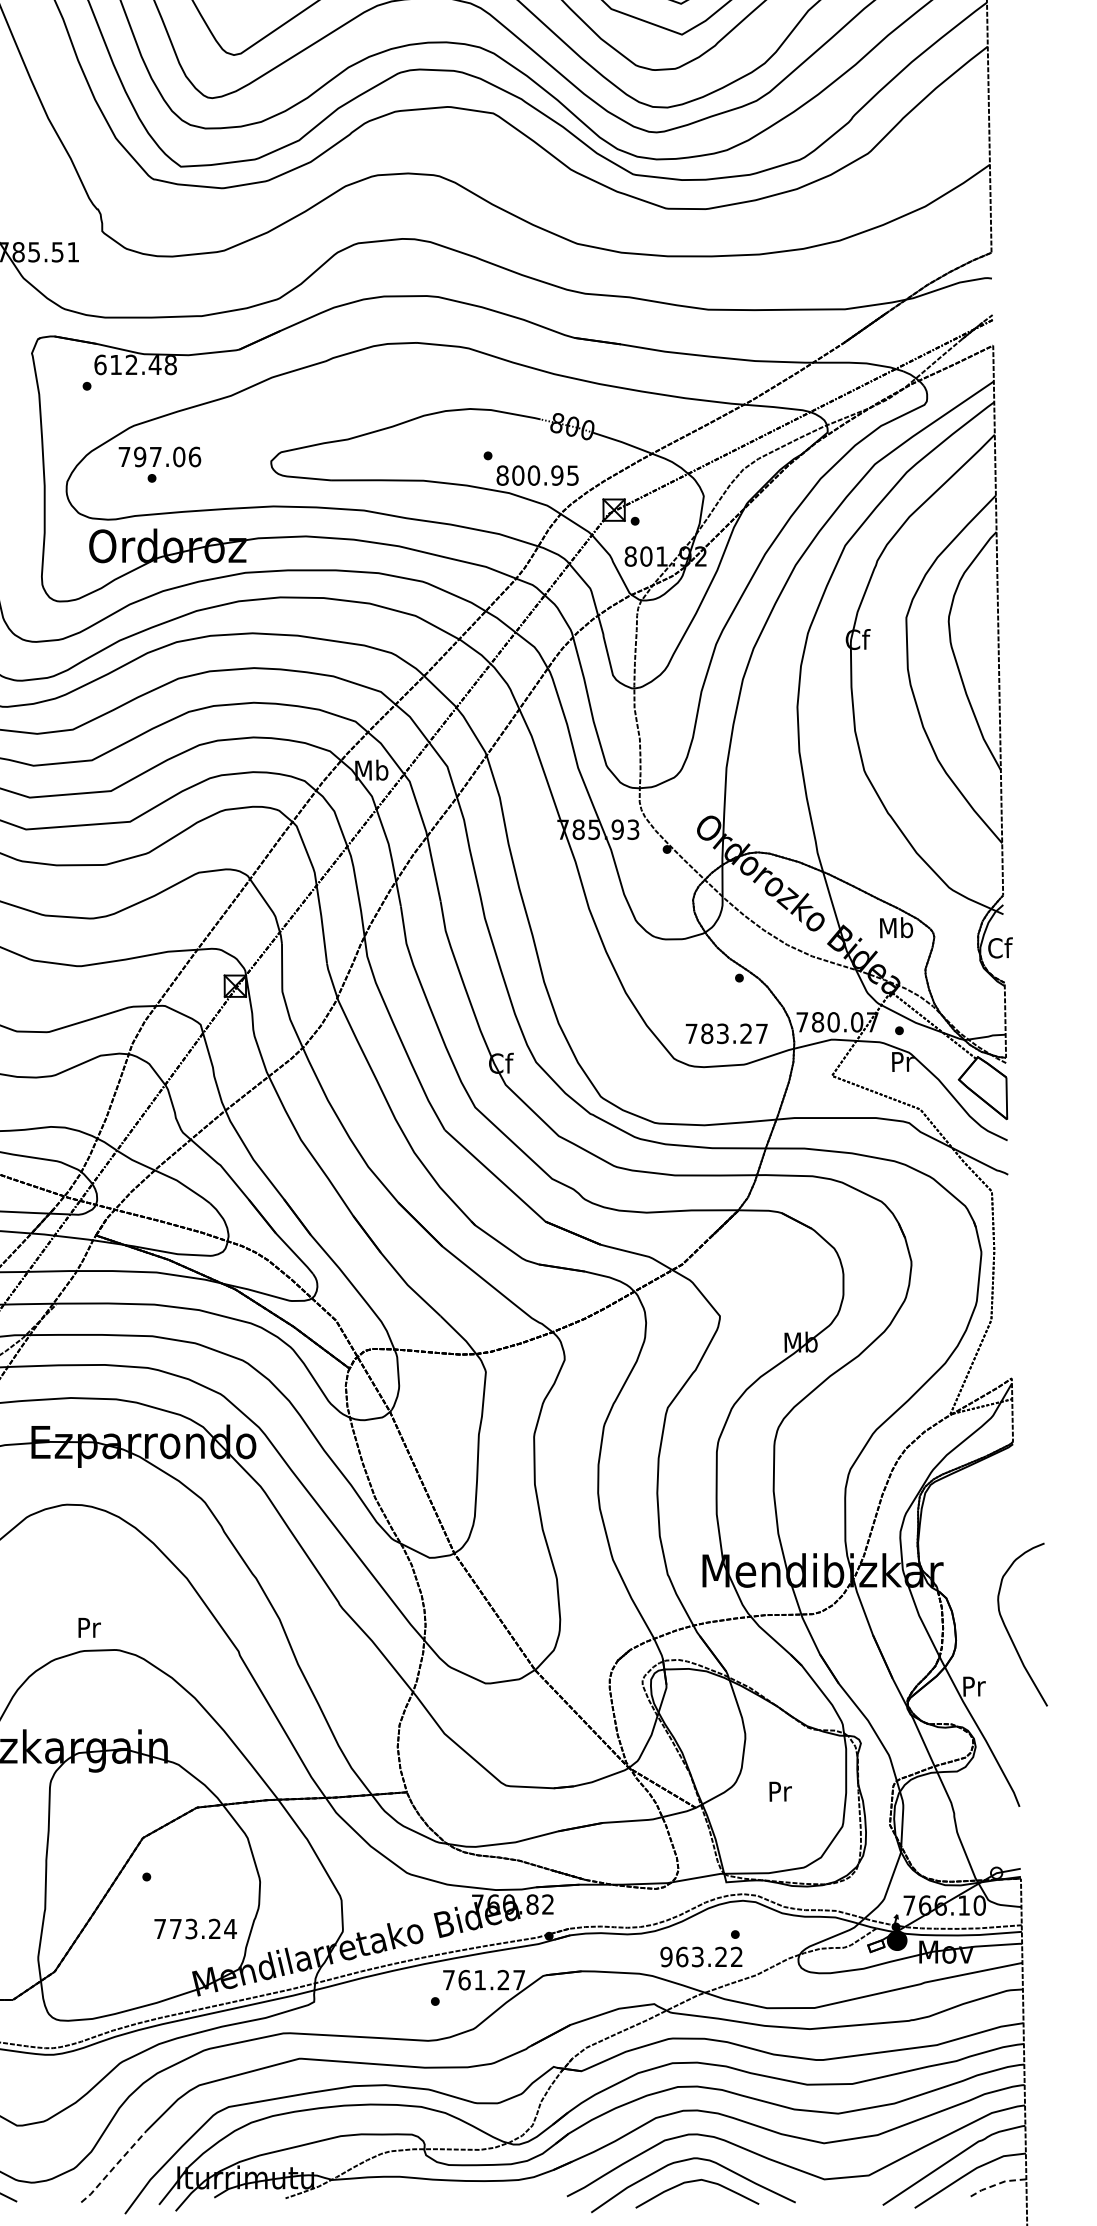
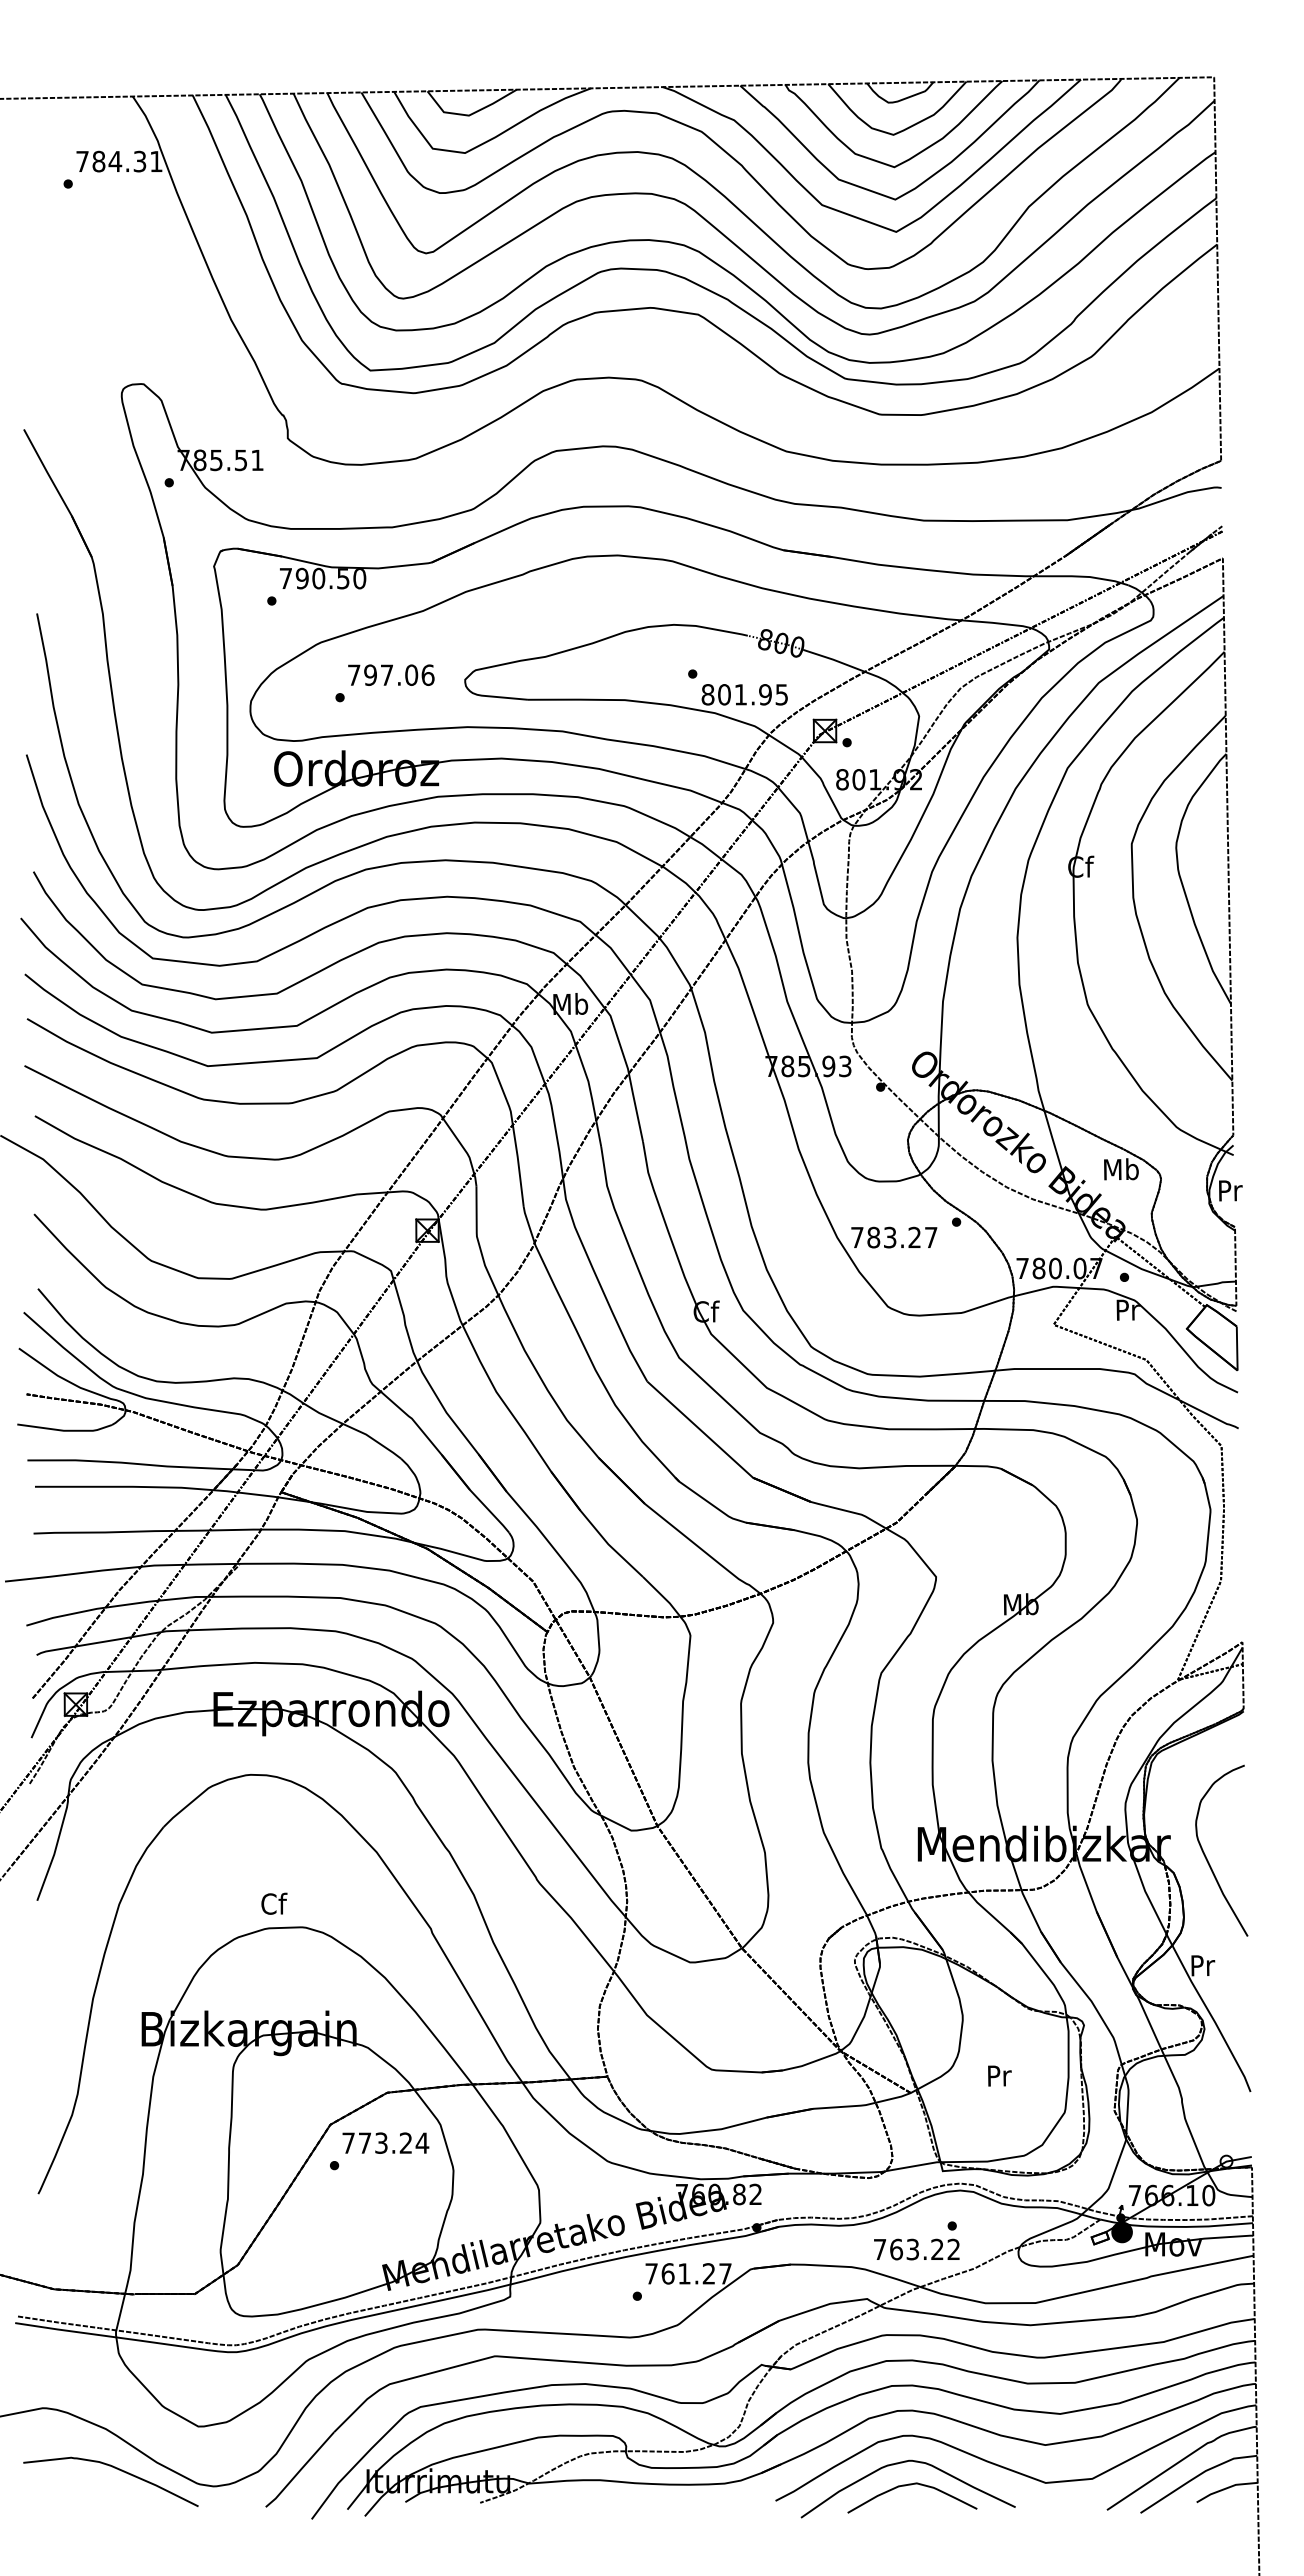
text: (135, 364) -> (322, 578), 612.48 -> 790.50
text: (160, 456) -> (391, 674), moved
text: (533, 475) -> (740, 694), 800.95 -> 801.95
text: (1000, 947) -> (1230, 1190), Cf -> Pr
text: (726, 1033) -> (894, 1237), moved
text: (89, 1627) -> (274, 1903), Pr -> Cf
curve: (1009, 1632) -> (1207, 1858), moved
text: (195, 1928) -> (385, 2142), moved
text: (666, 1956) -> (879, 2249), 963.22 -> 763.22
line: (114, 2167) -> (300, 2470), dashed -> solid
line: (995, 2184) -> (1225, 2488), dashed -> solid

